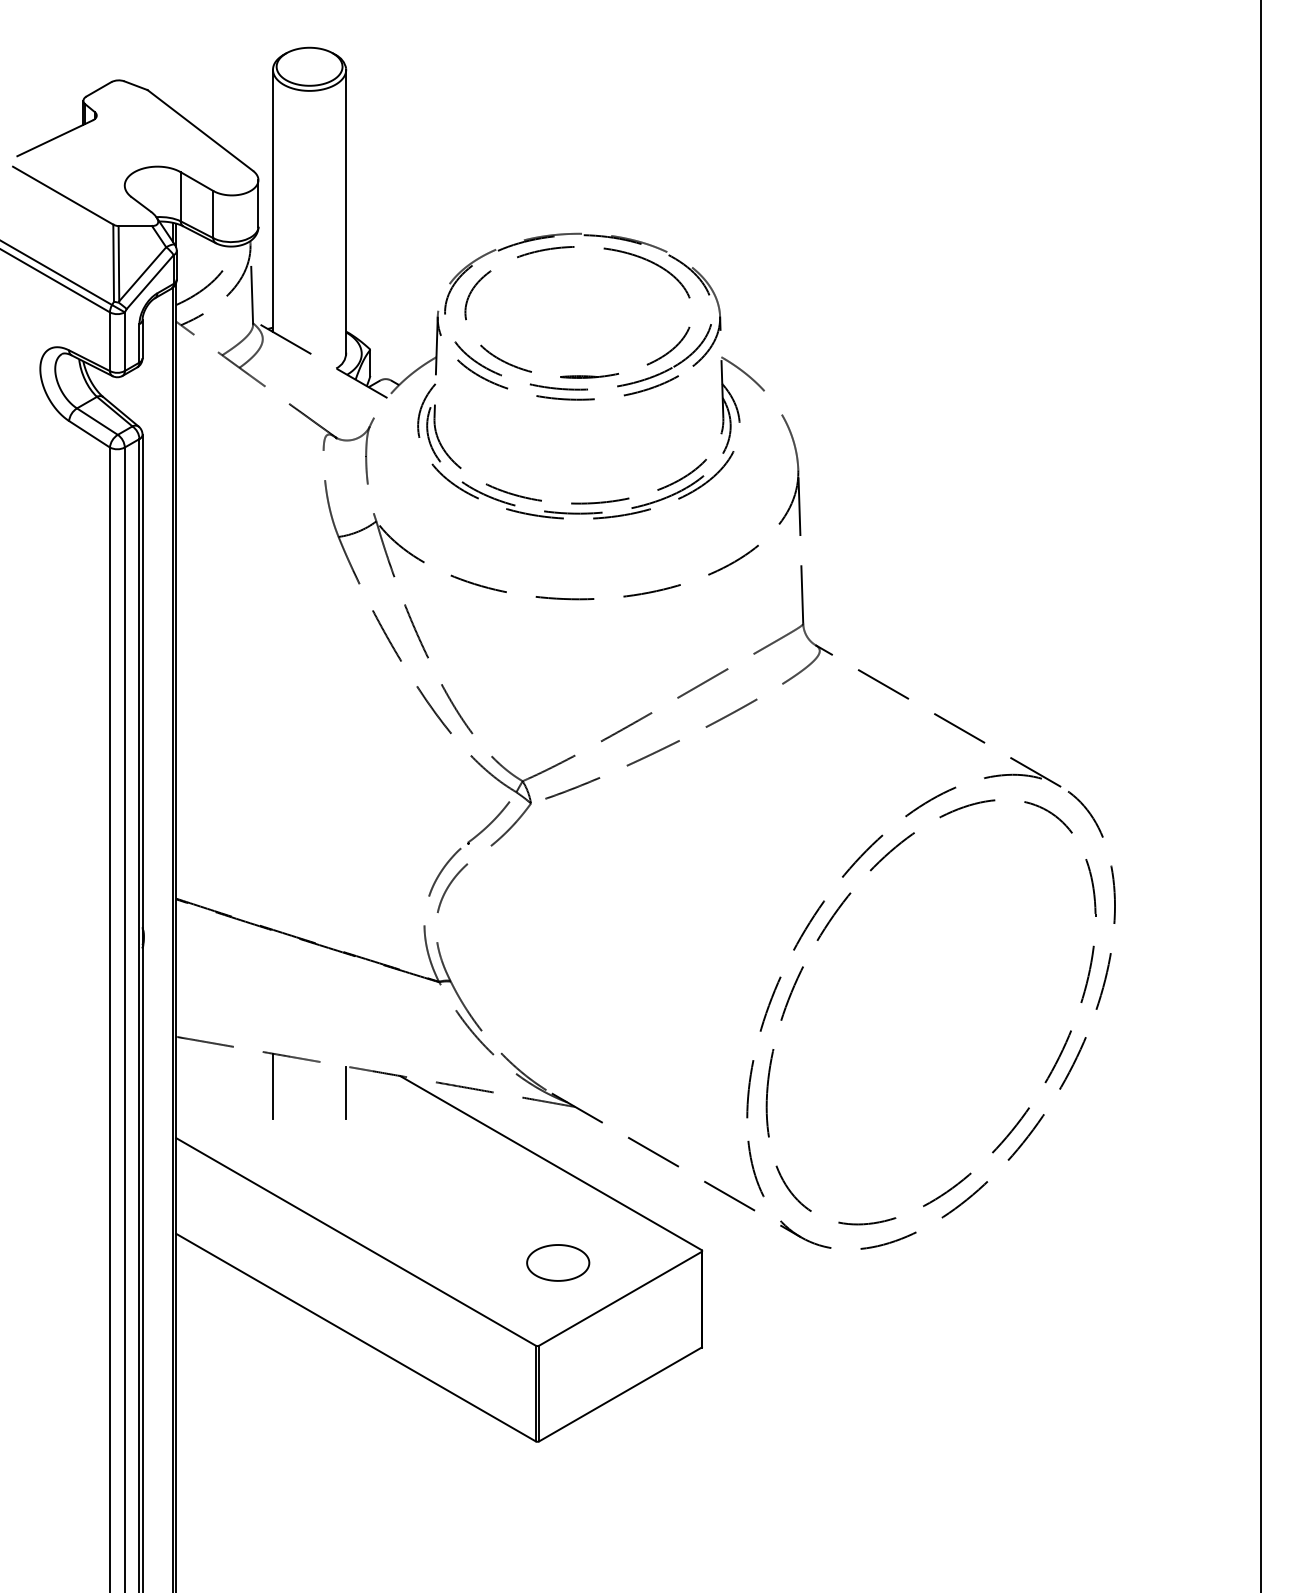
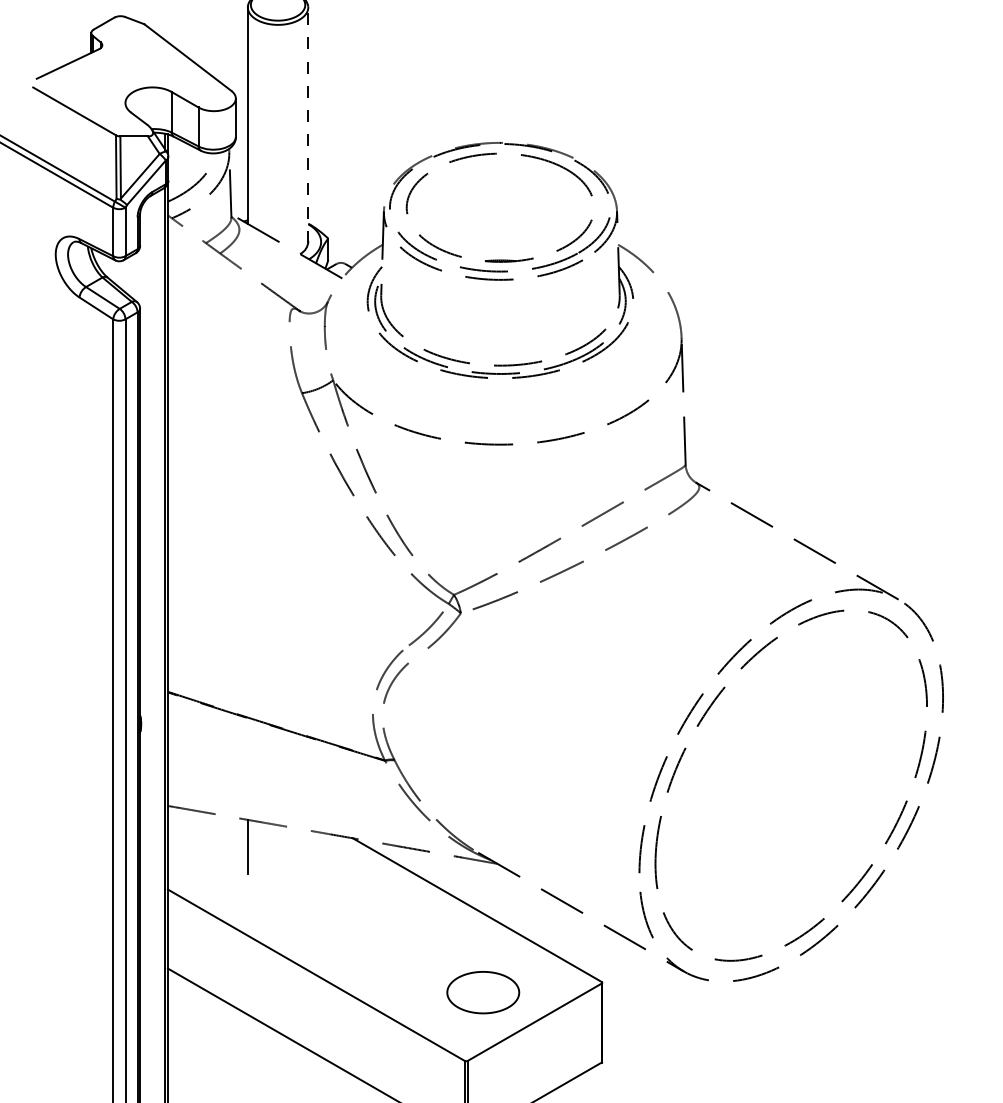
line: (346, 212) -> (308, 125), solid -> dashed
line: (346, 1092) -> (308, 851), removed
part: (558, 1262) -> (483, 992), size x1.4

